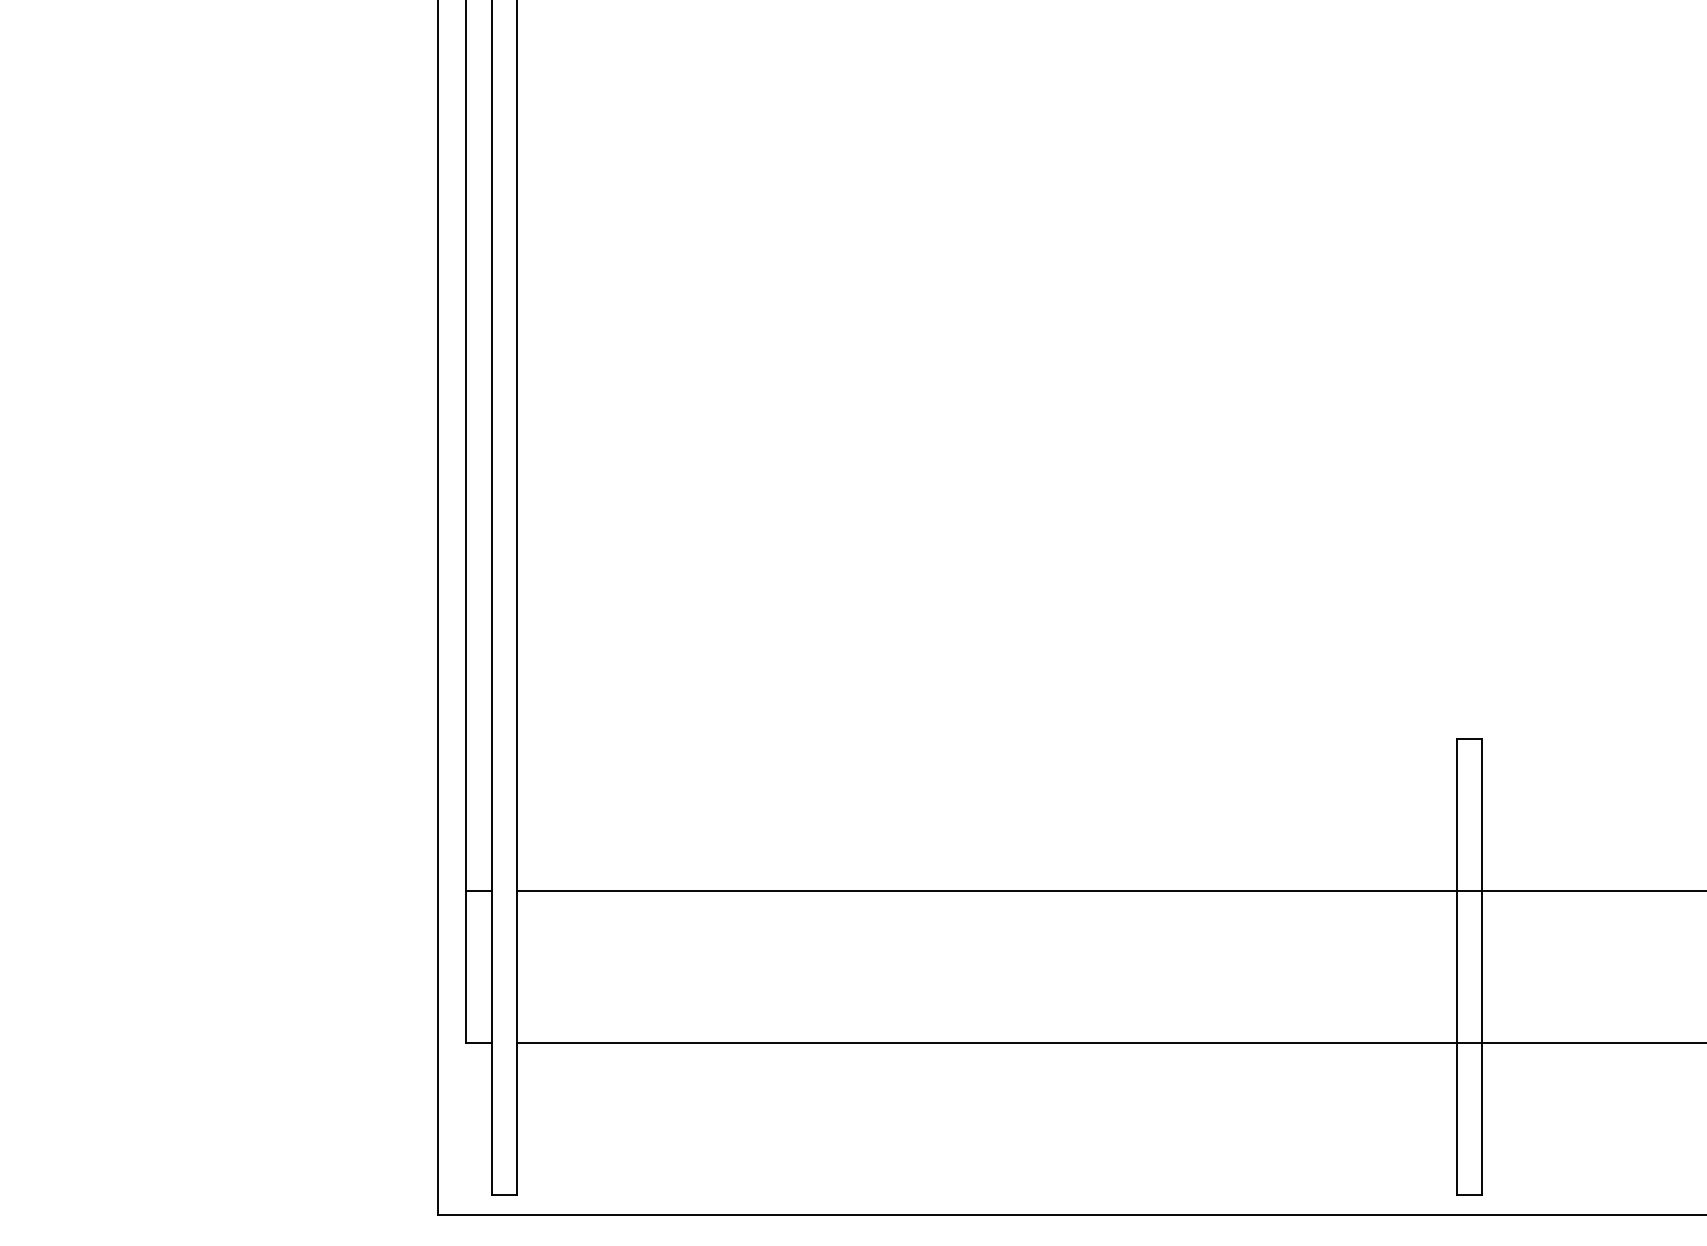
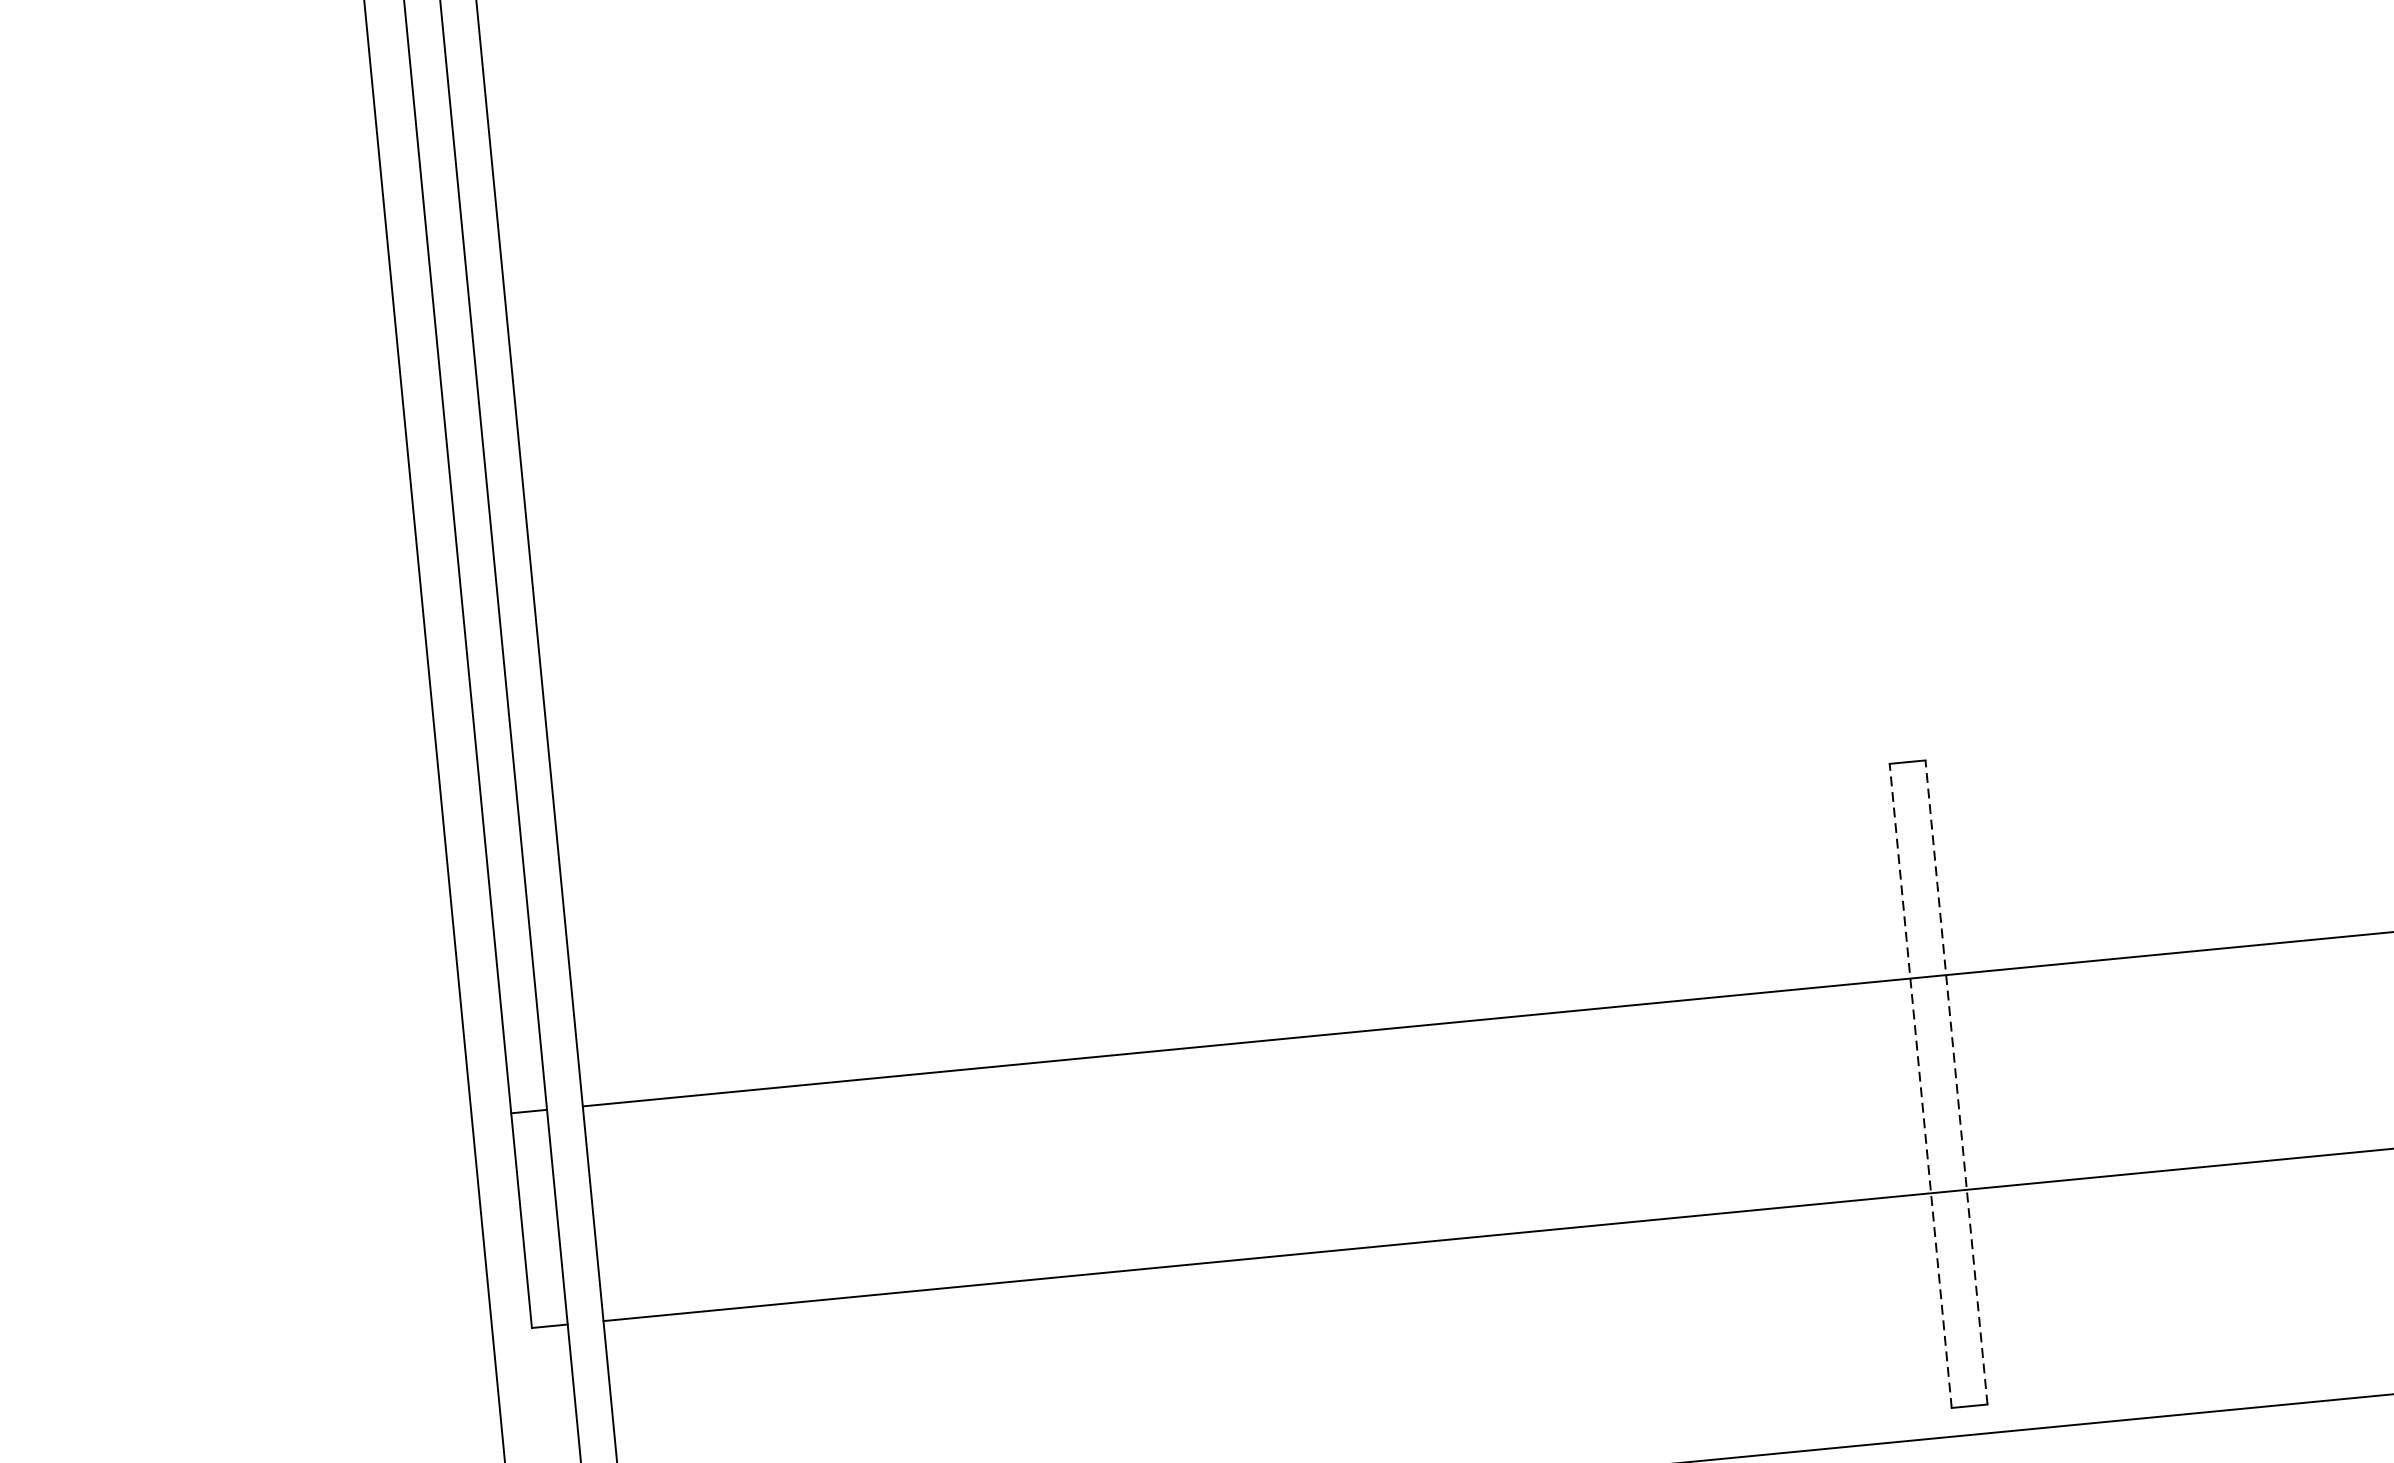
line: (1456, 967) -> (1920, 1086), solid -> dashed
line: (1482, 967) -> (1957, 1082), solid -> dashed

